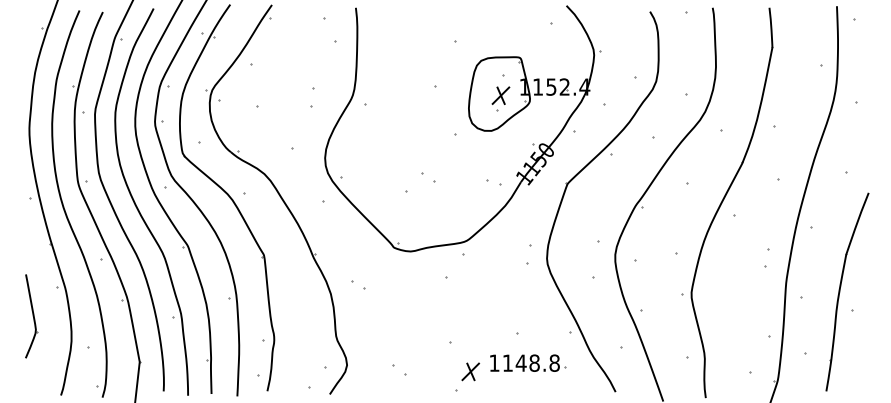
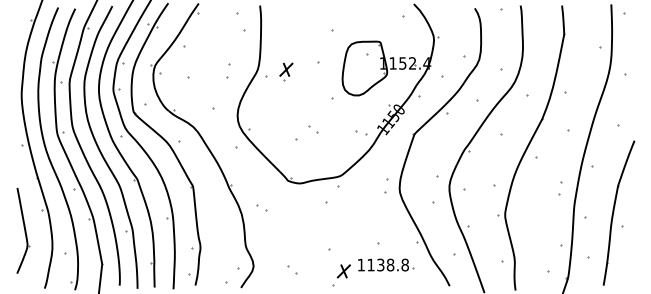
part: (500, 98) -> (286, 71), moved
part: (31, 316) -> (23, 230), size x1.4
text: (520, 362) -> (380, 264), 1148.8 -> 1138.8

